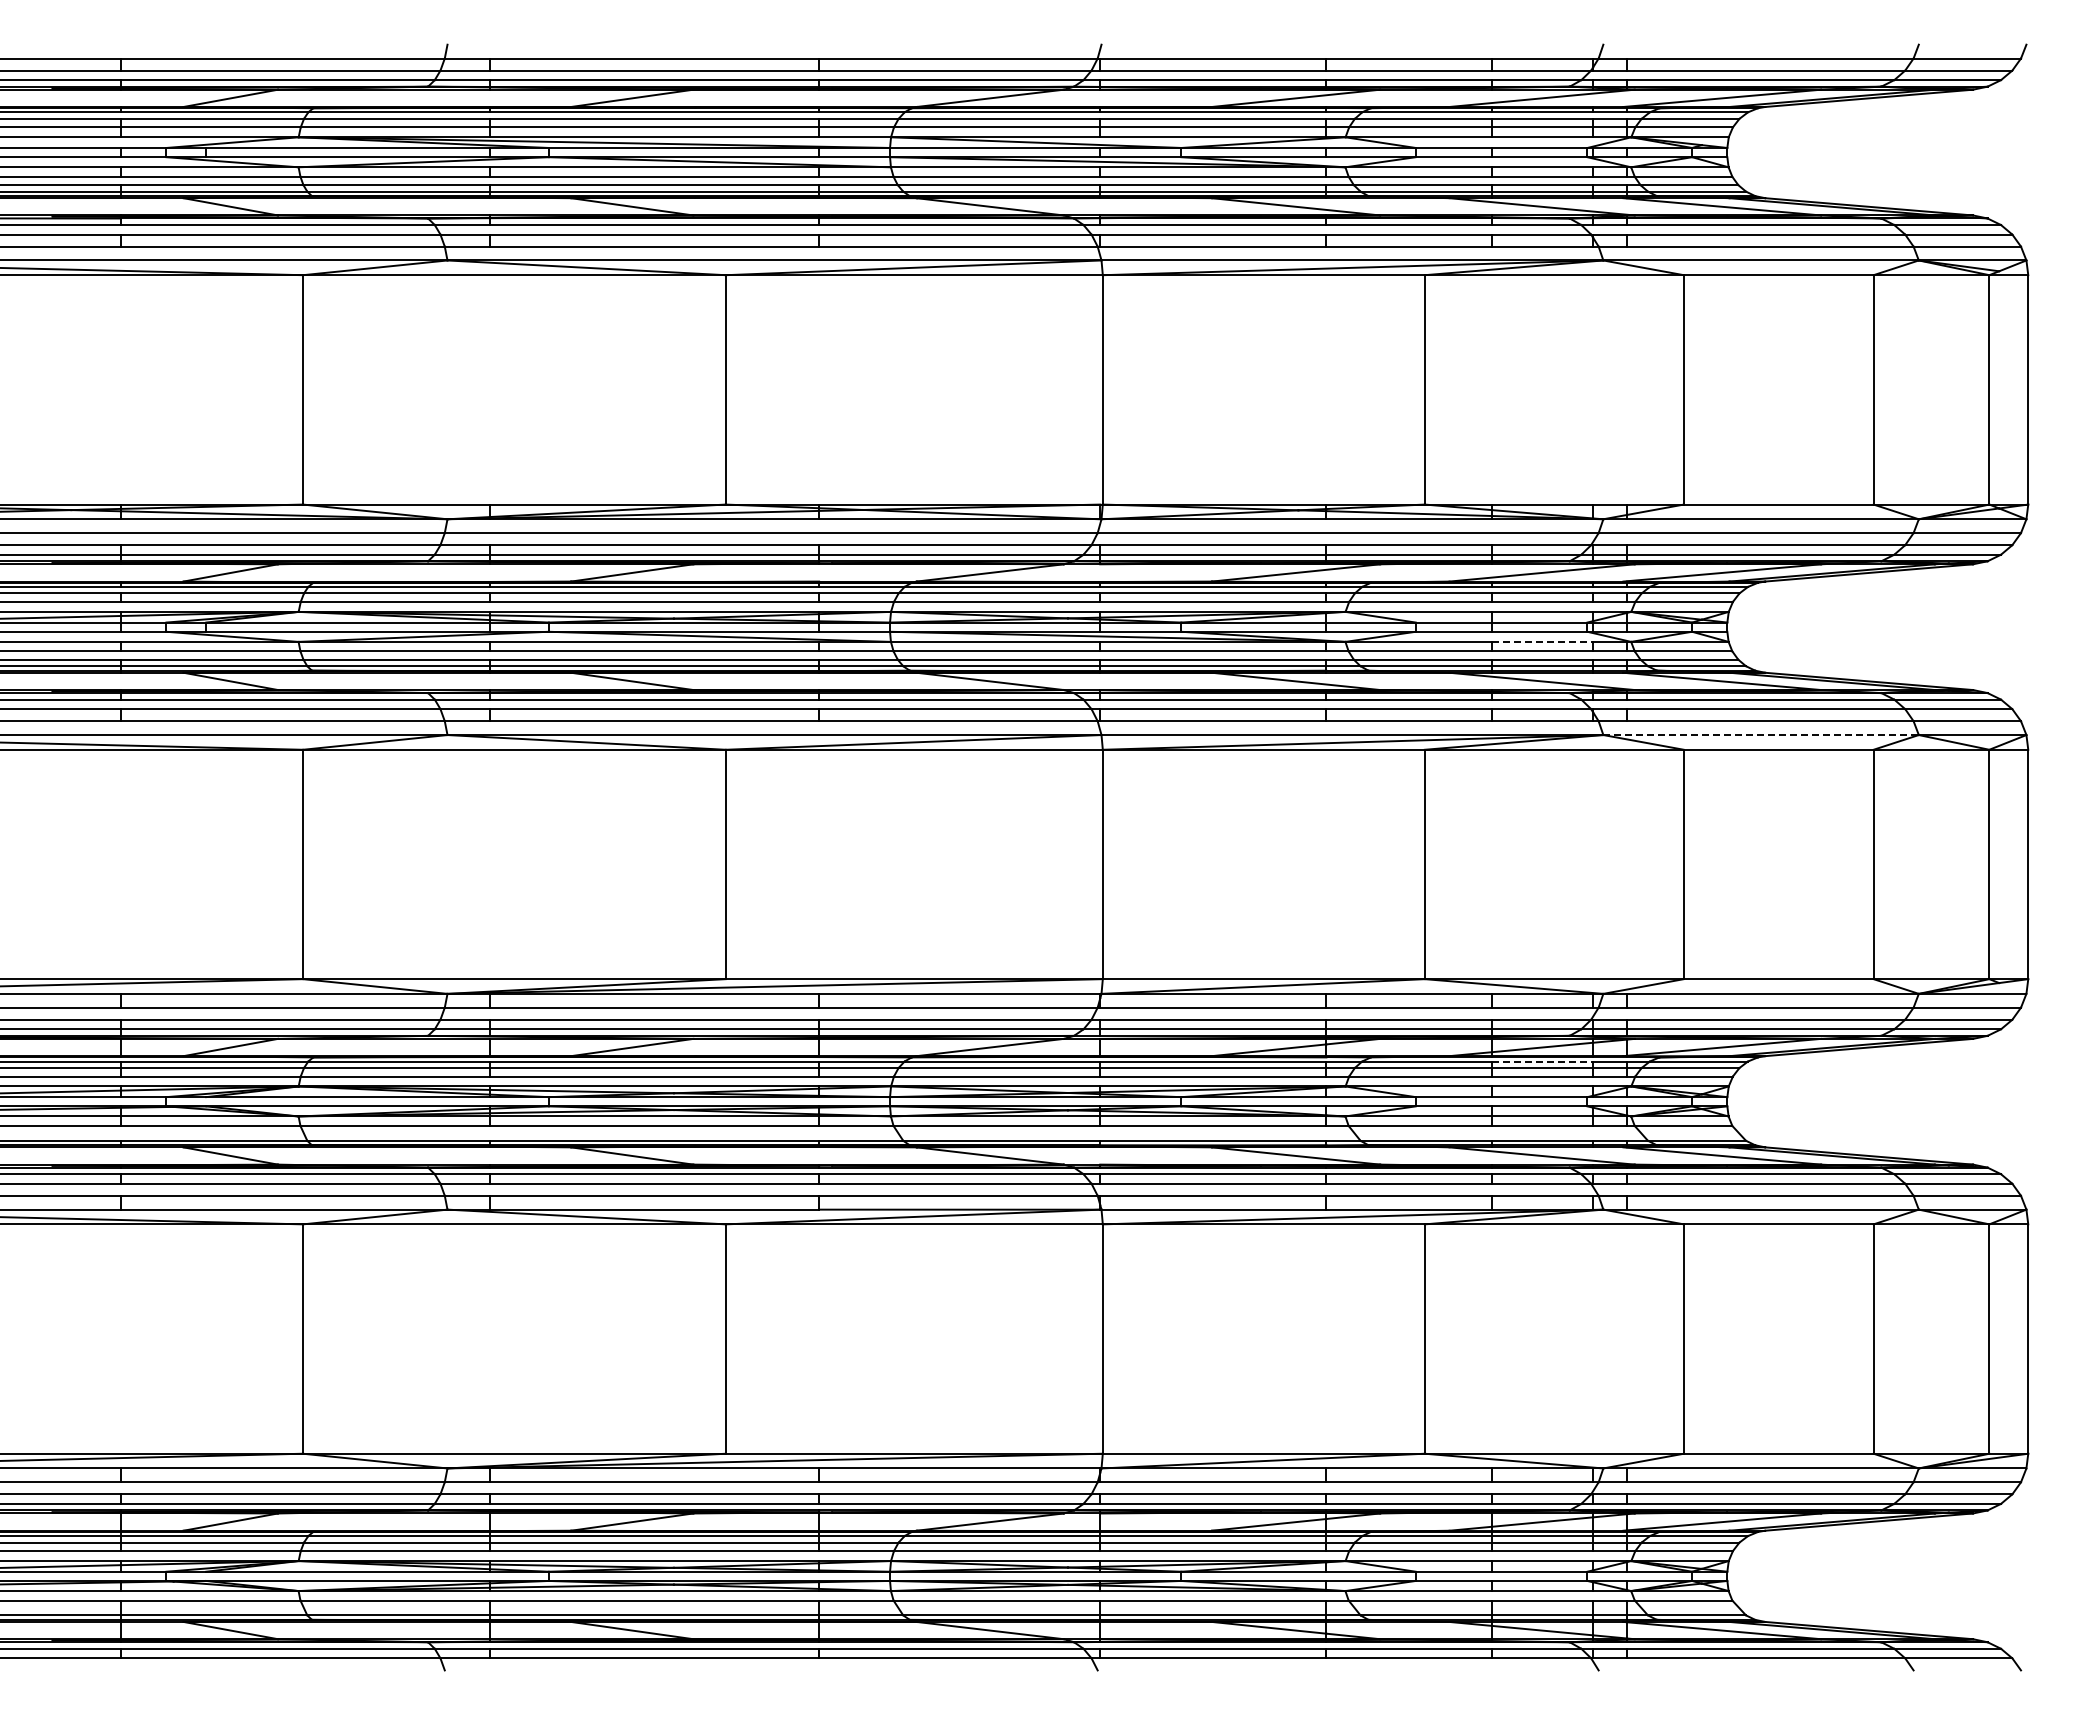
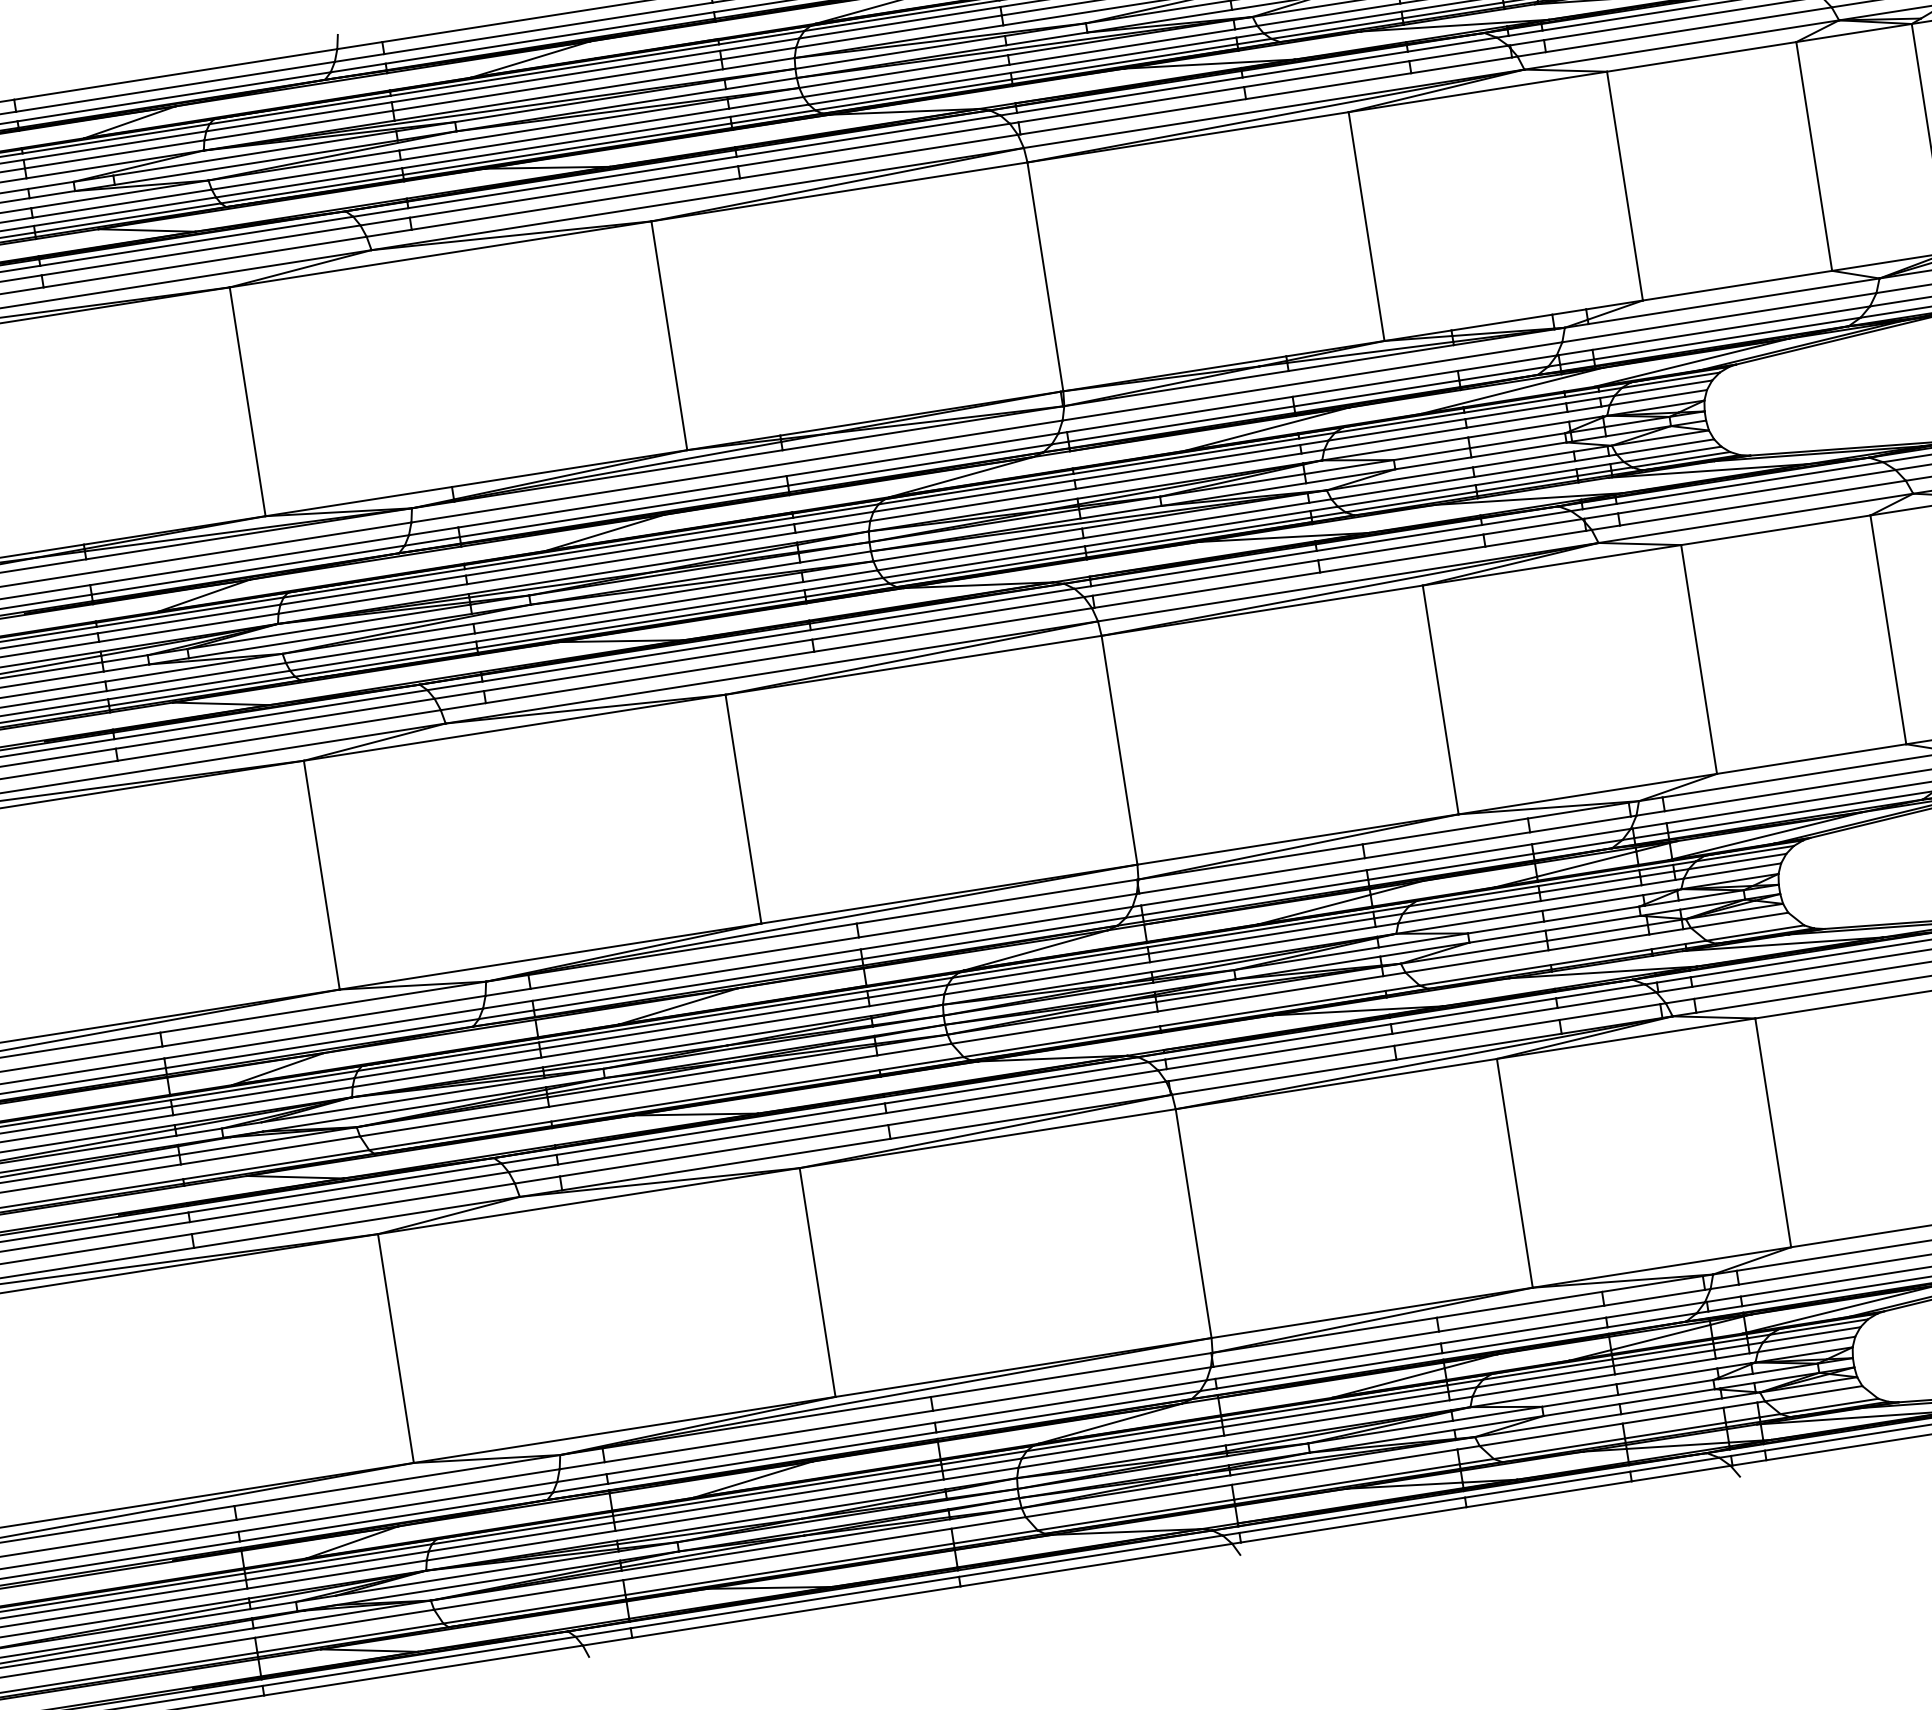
line: (1542, 641) -> (1523, 459), dashed -> solid
line: (1761, 735) -> (1756, 518), dashed -> solid
line: (1542, 1061) -> (1588, 878), dashed -> solid

